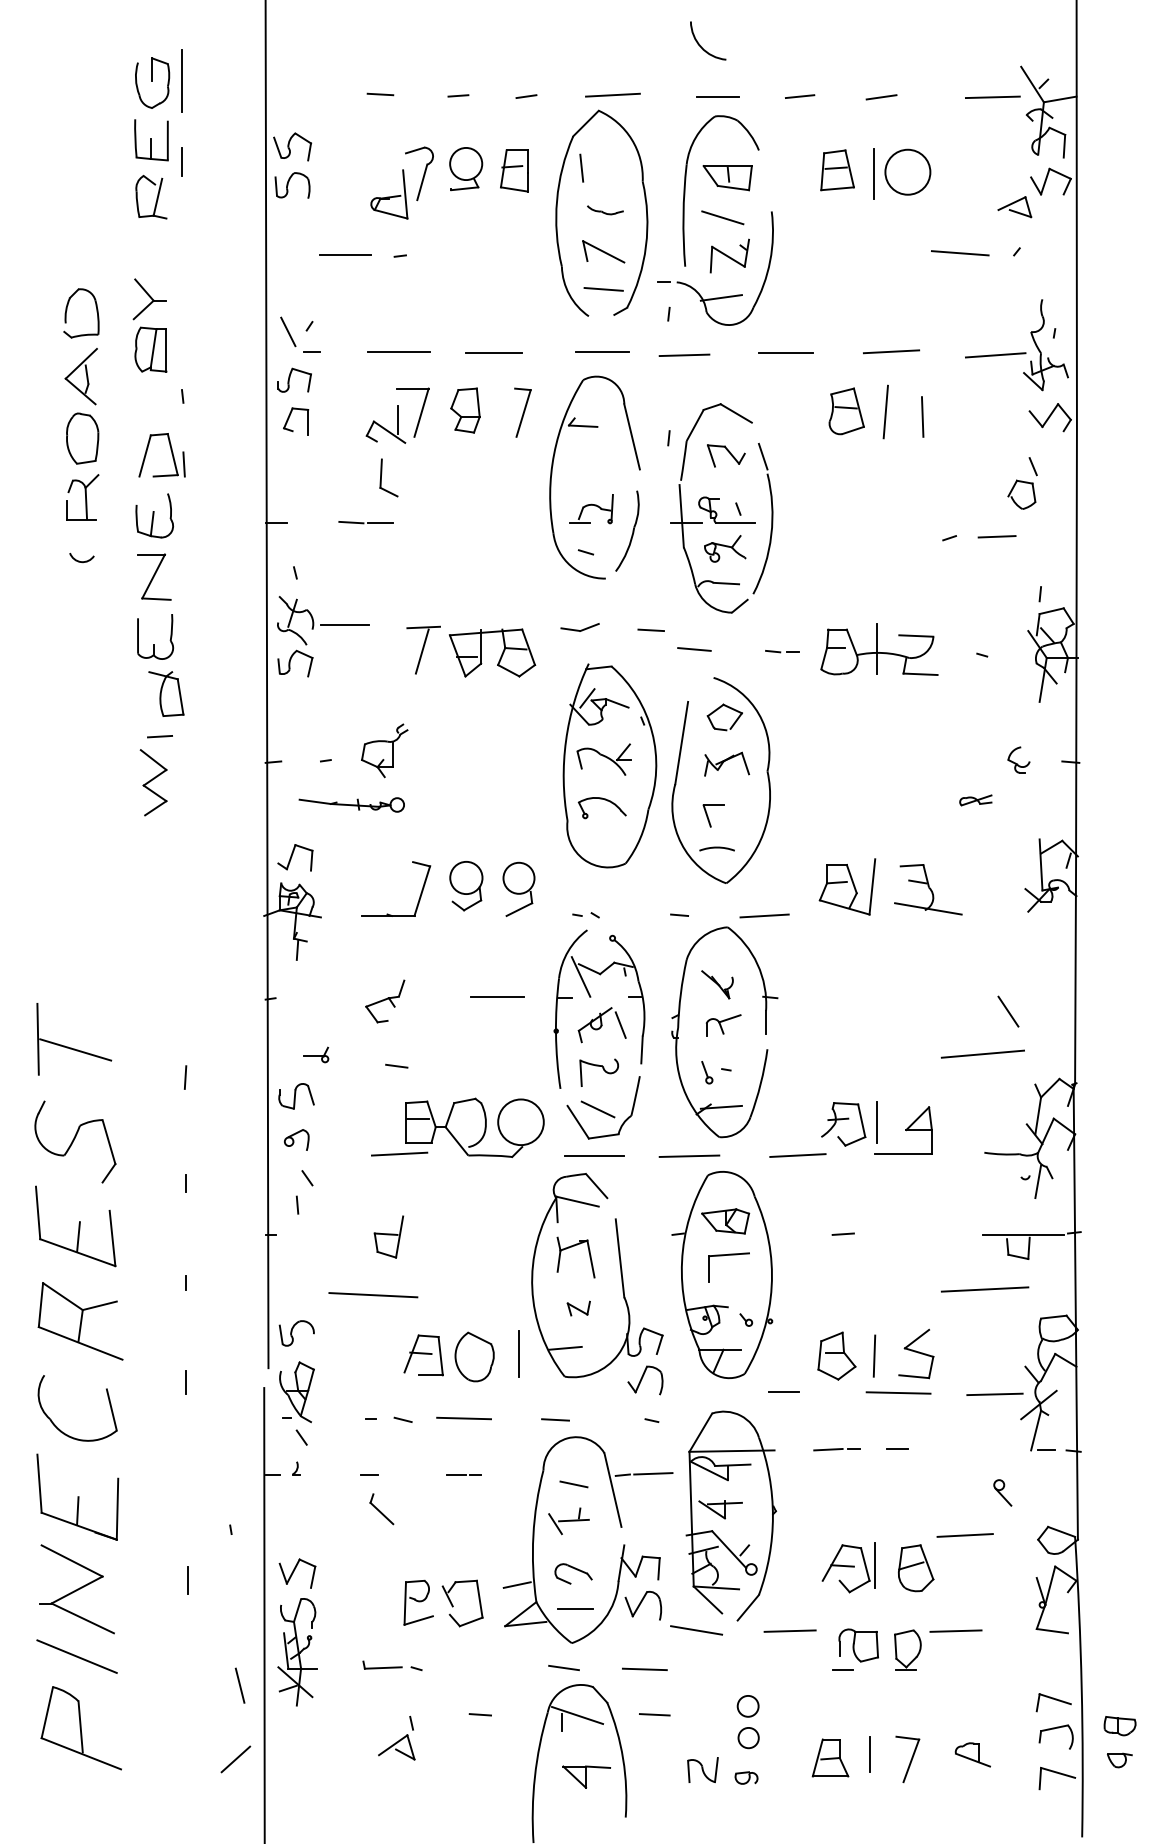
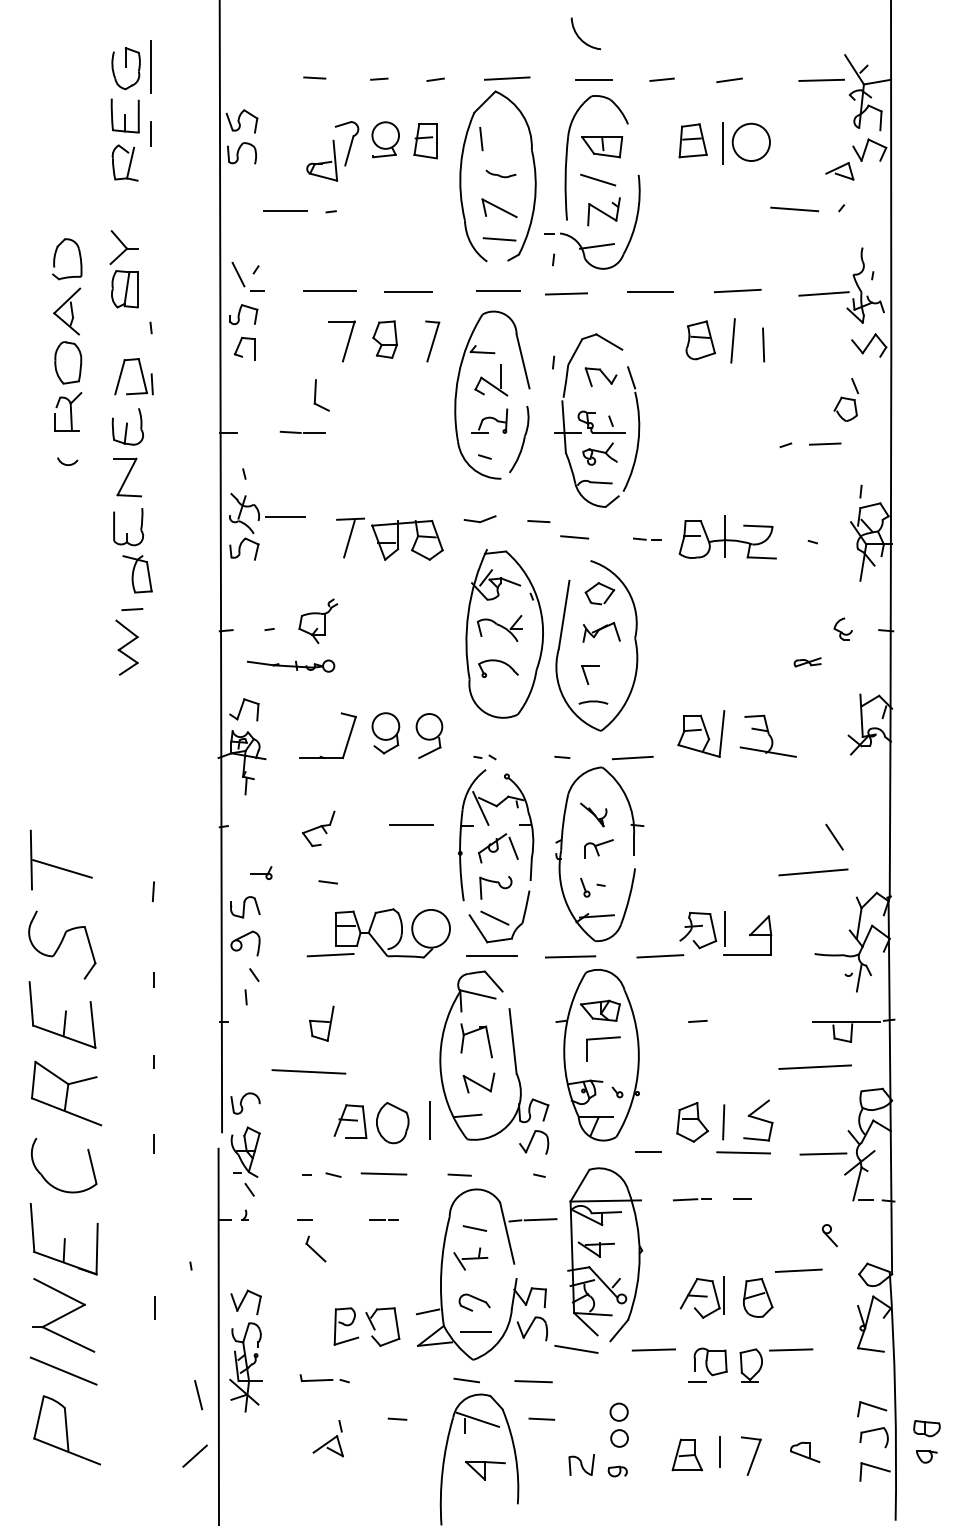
part: (386, 424) -> (491, 380), moved
part: (296, 1140) -> (245, 943), size x1.43
part: (578, 1307) -> (478, 1082), size x1.67

